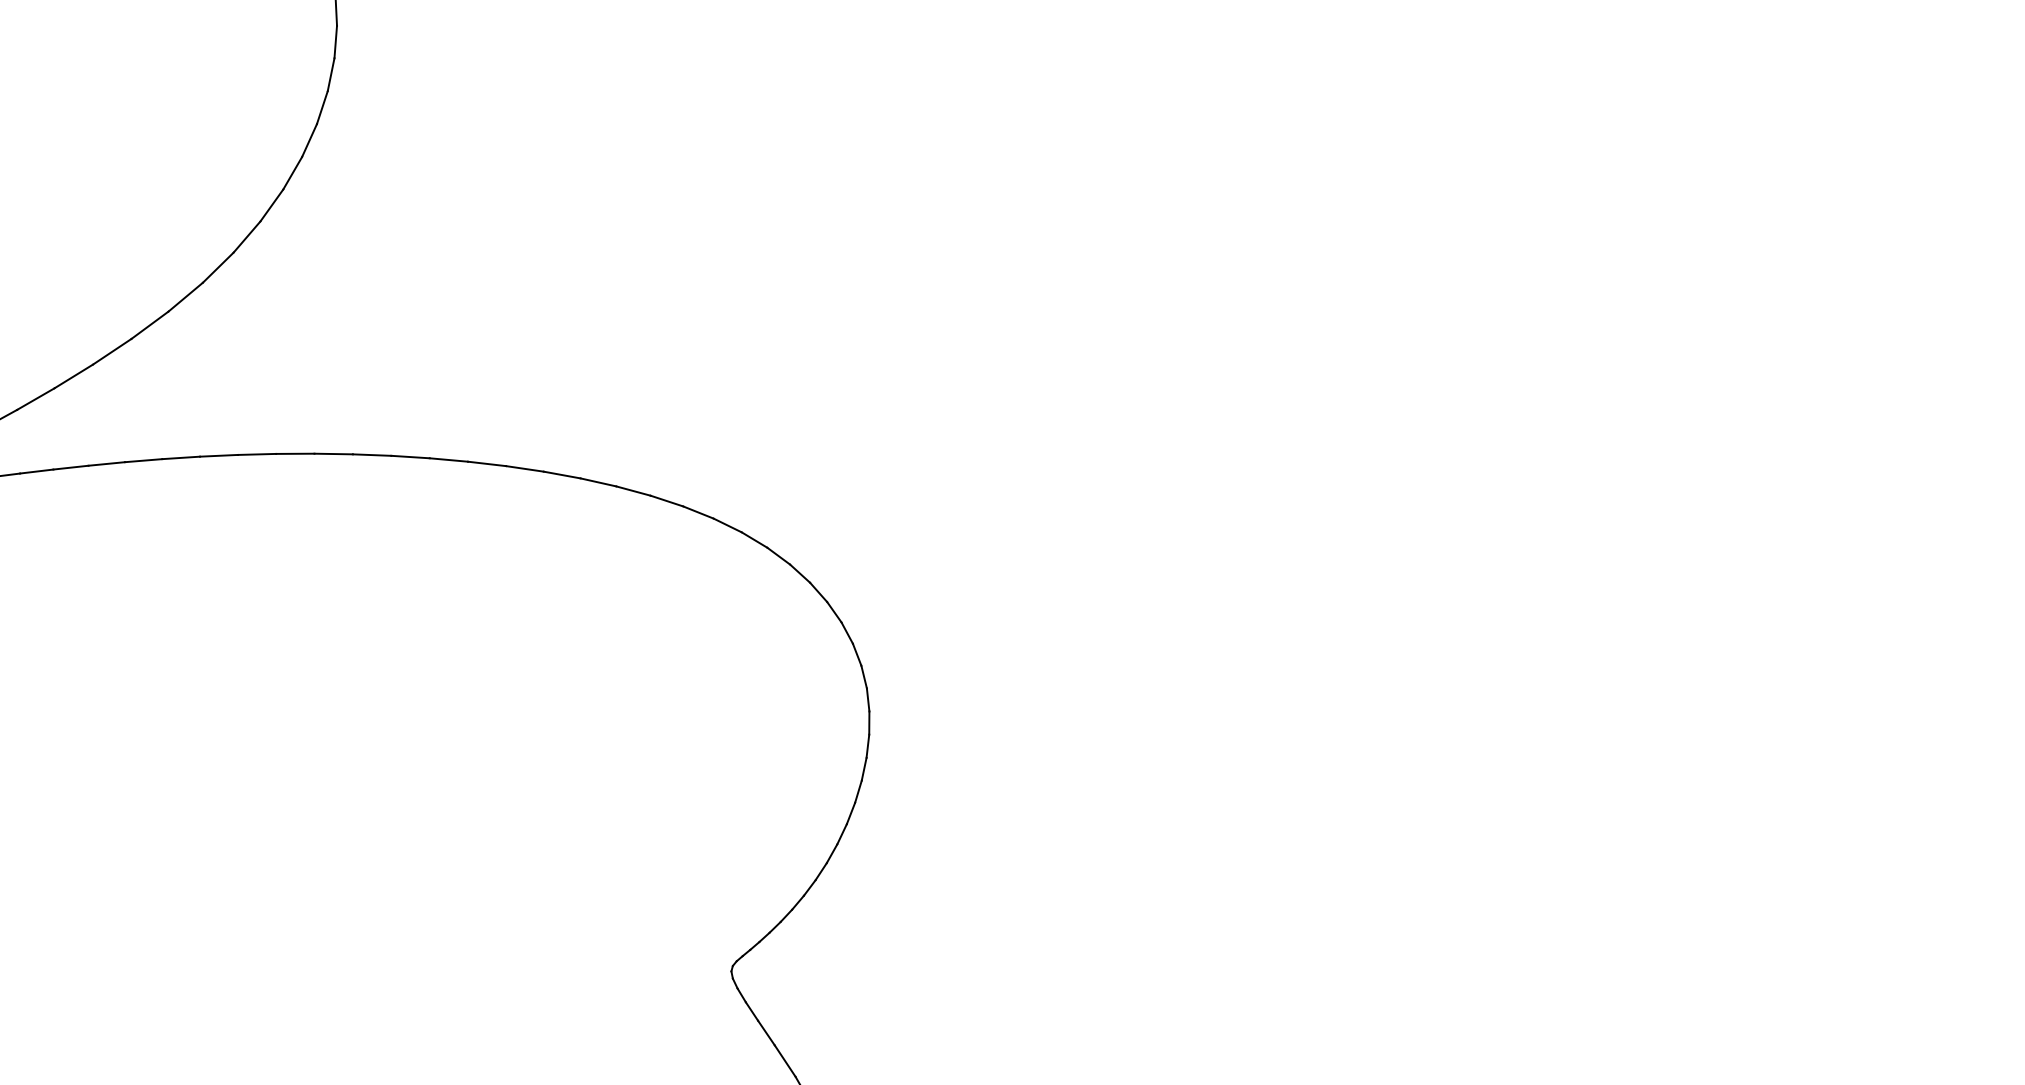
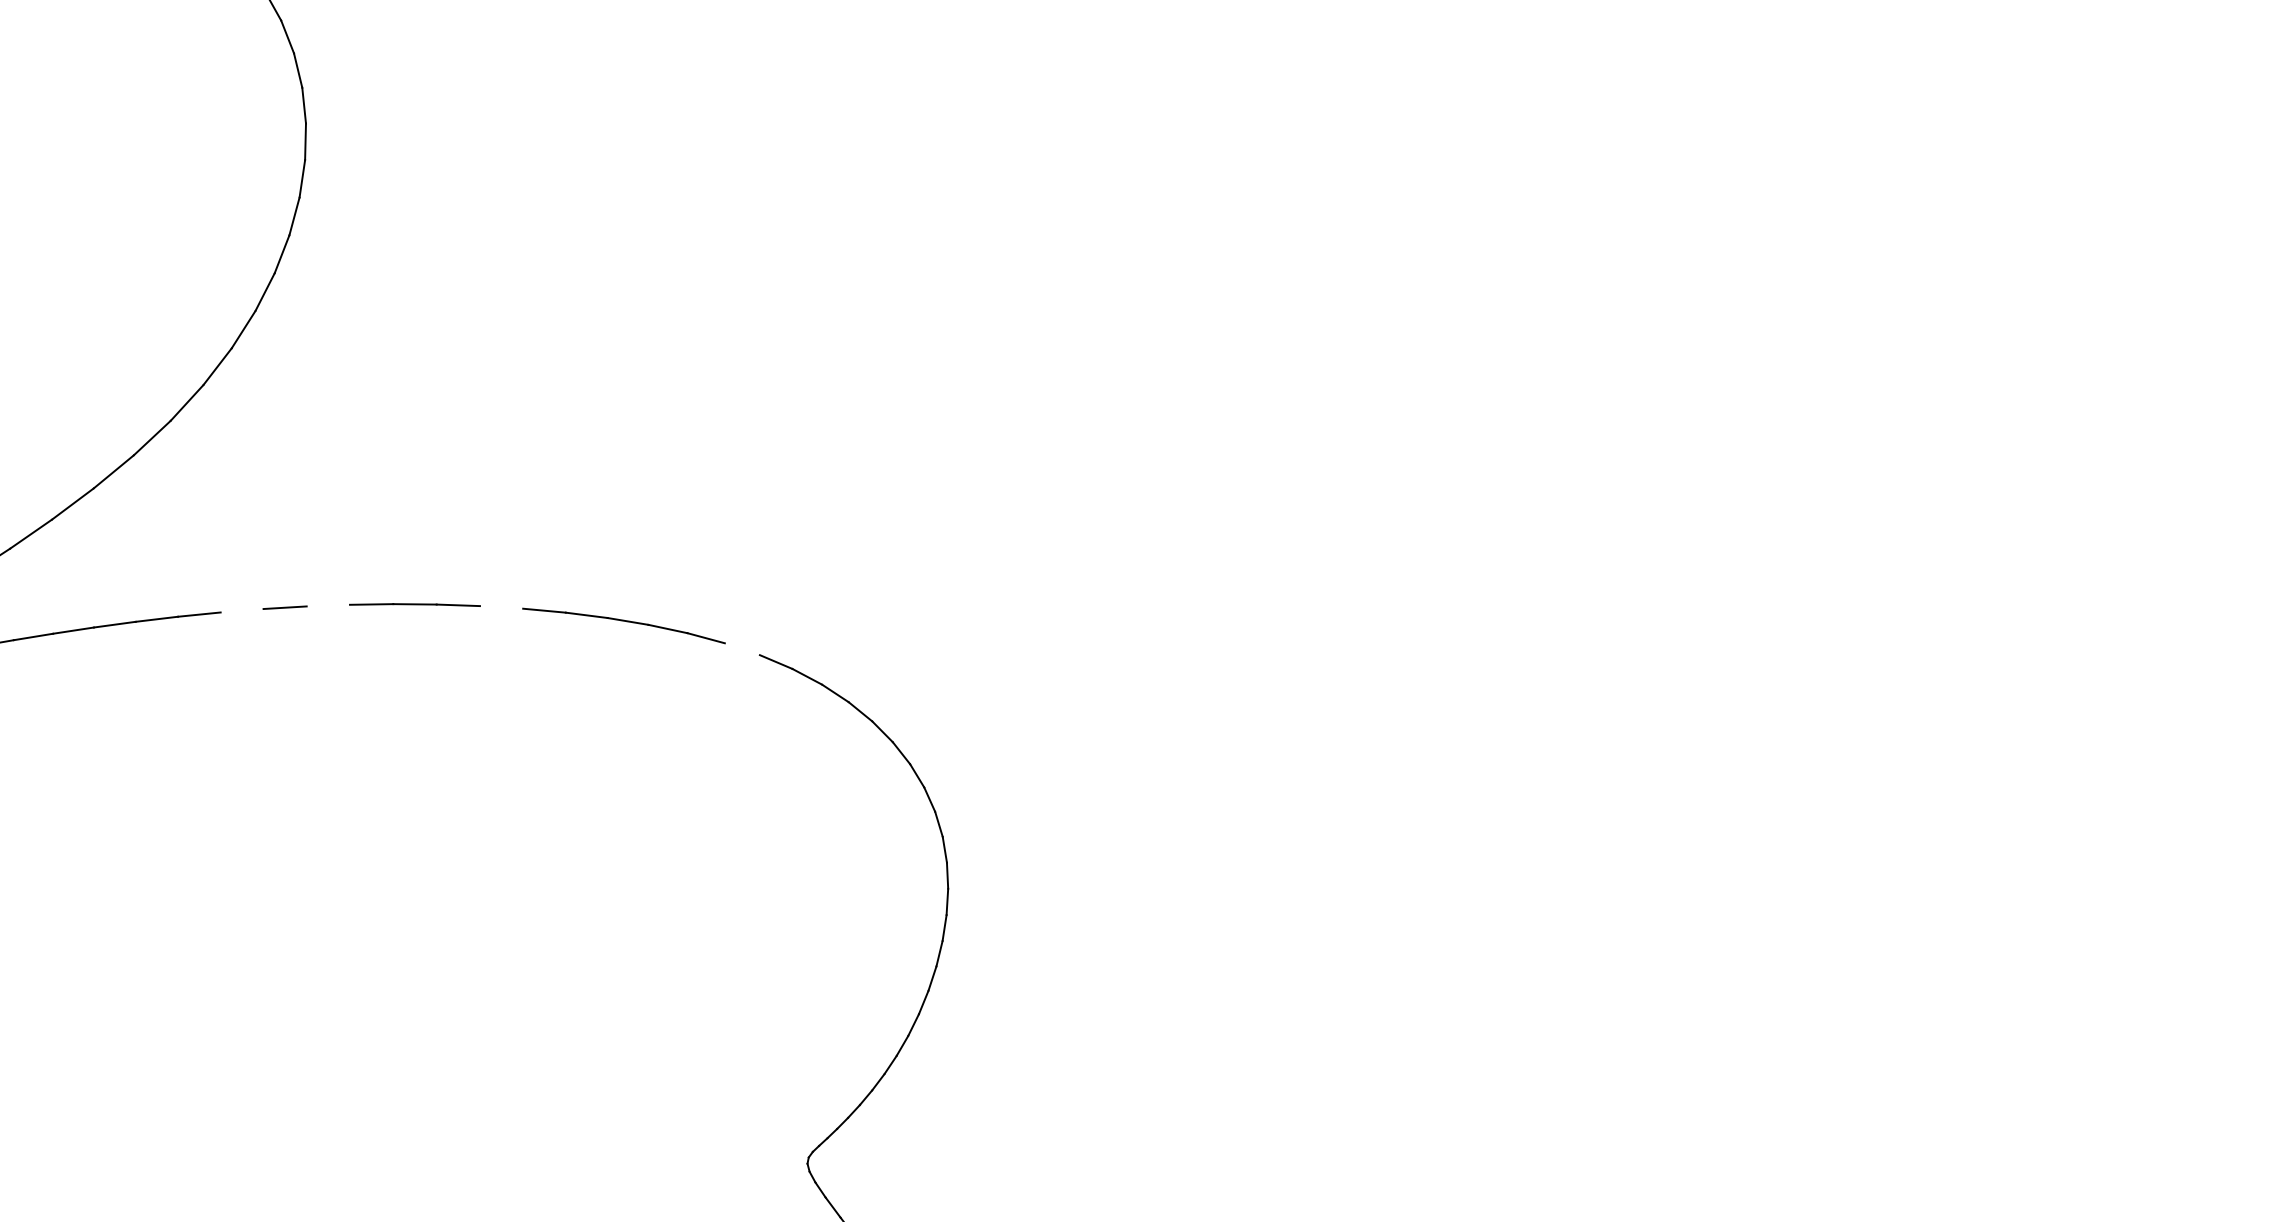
line: (256, 453) -> (241, 609), removed
line: (333, 453) -> (328, 605), removed
line: (487, 463) -> (502, 606), removed
line: (698, 512) -> (742, 649), removed

